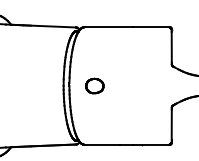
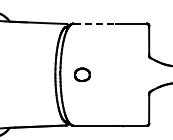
line: (109, 26) -> (95, 23), solid -> dashed

